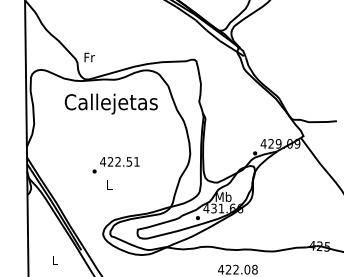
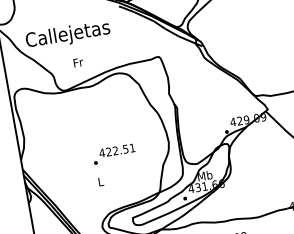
text: (89, 57) -> (78, 62), moved
text: (110, 103) -> (67, 34), moved
text: (115, 165) -> (113, 154), moved

